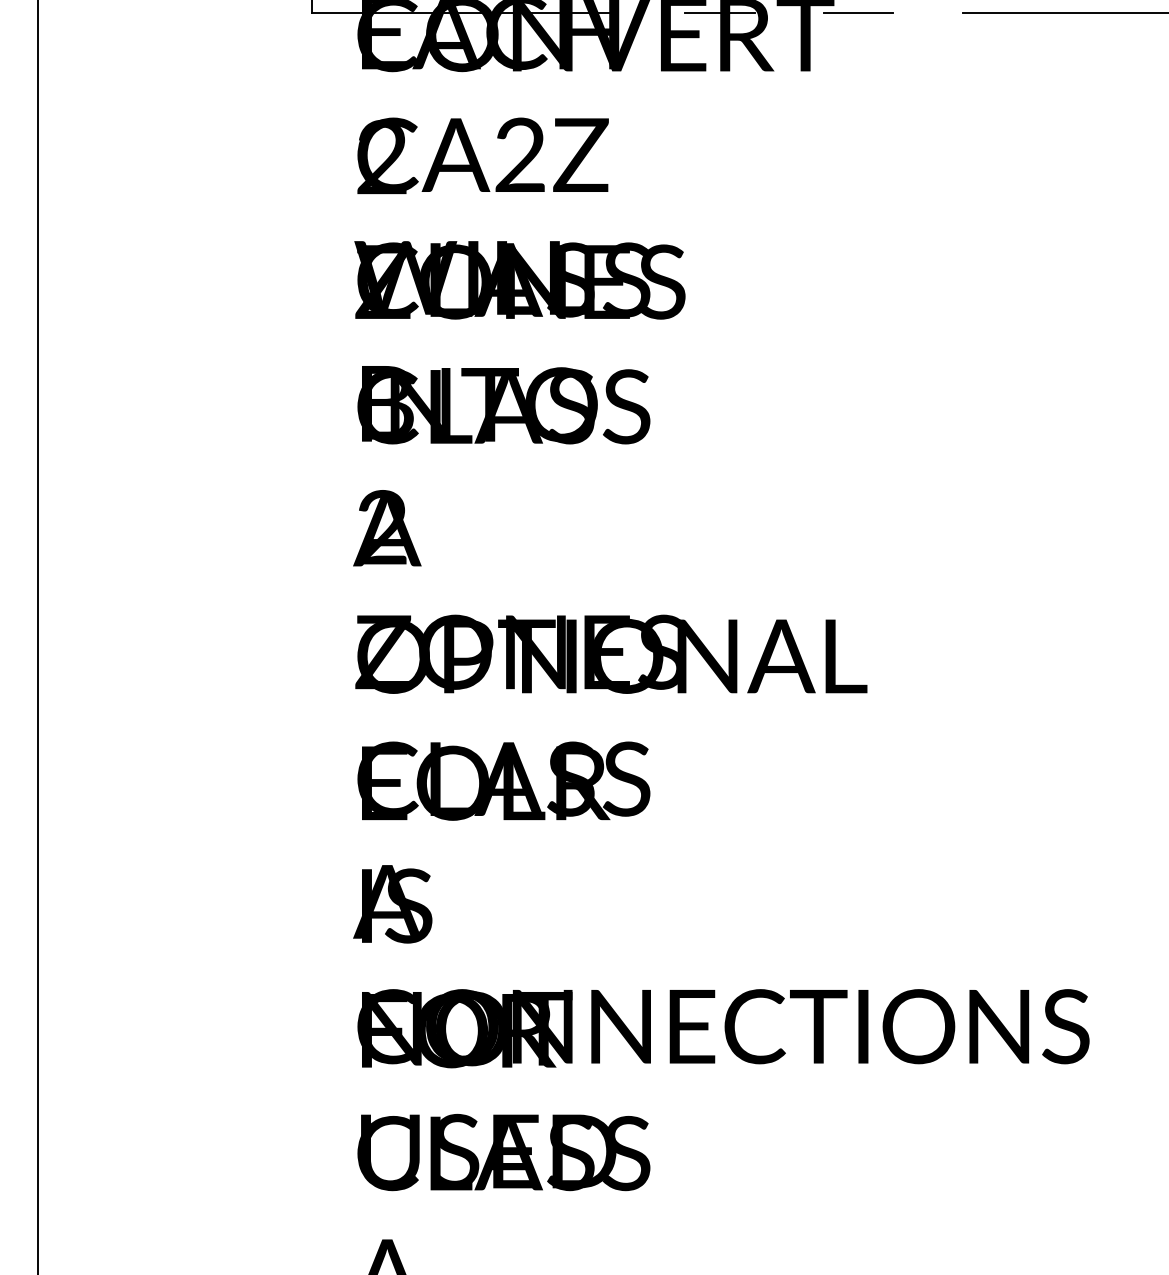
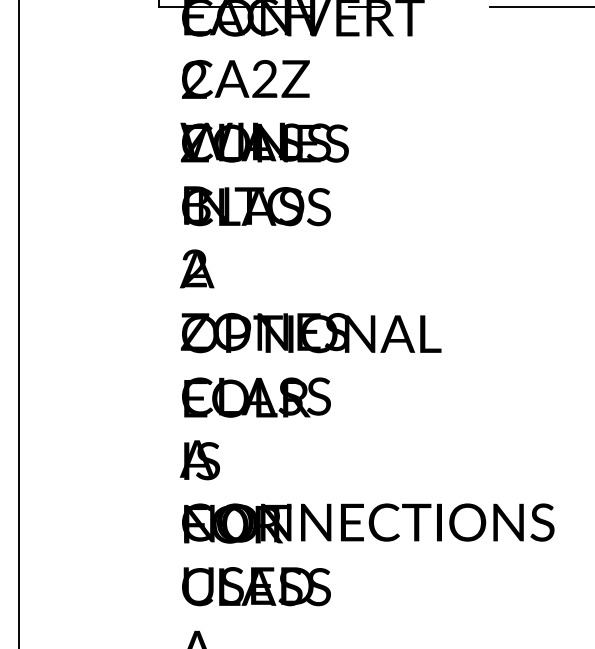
line: (857, 12) -> (436, 6), removed

